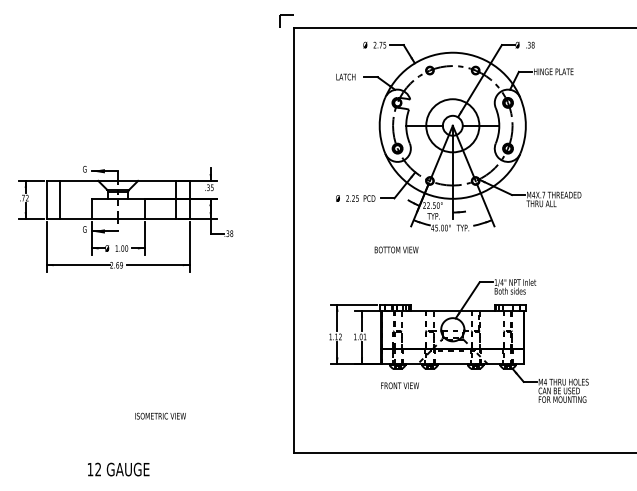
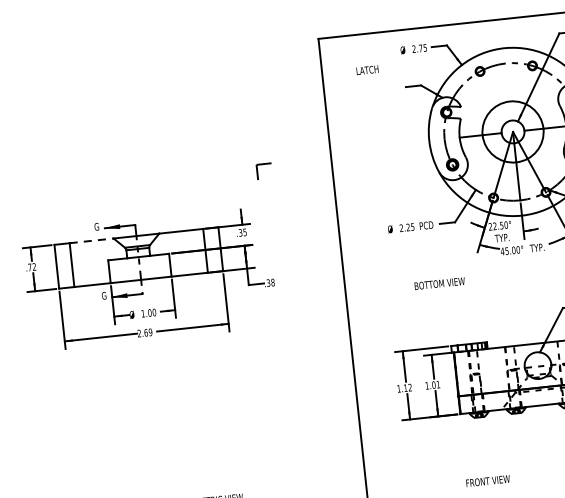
part: (286, 20) -> (264, 170), moved
text: (345, 76) -> (366, 69), moved
line: (79, 180) -> (92, 240), solid -> dashed
text: (396, 249) -> (439, 283), moved
text: (399, 385) -> (487, 480), moved

